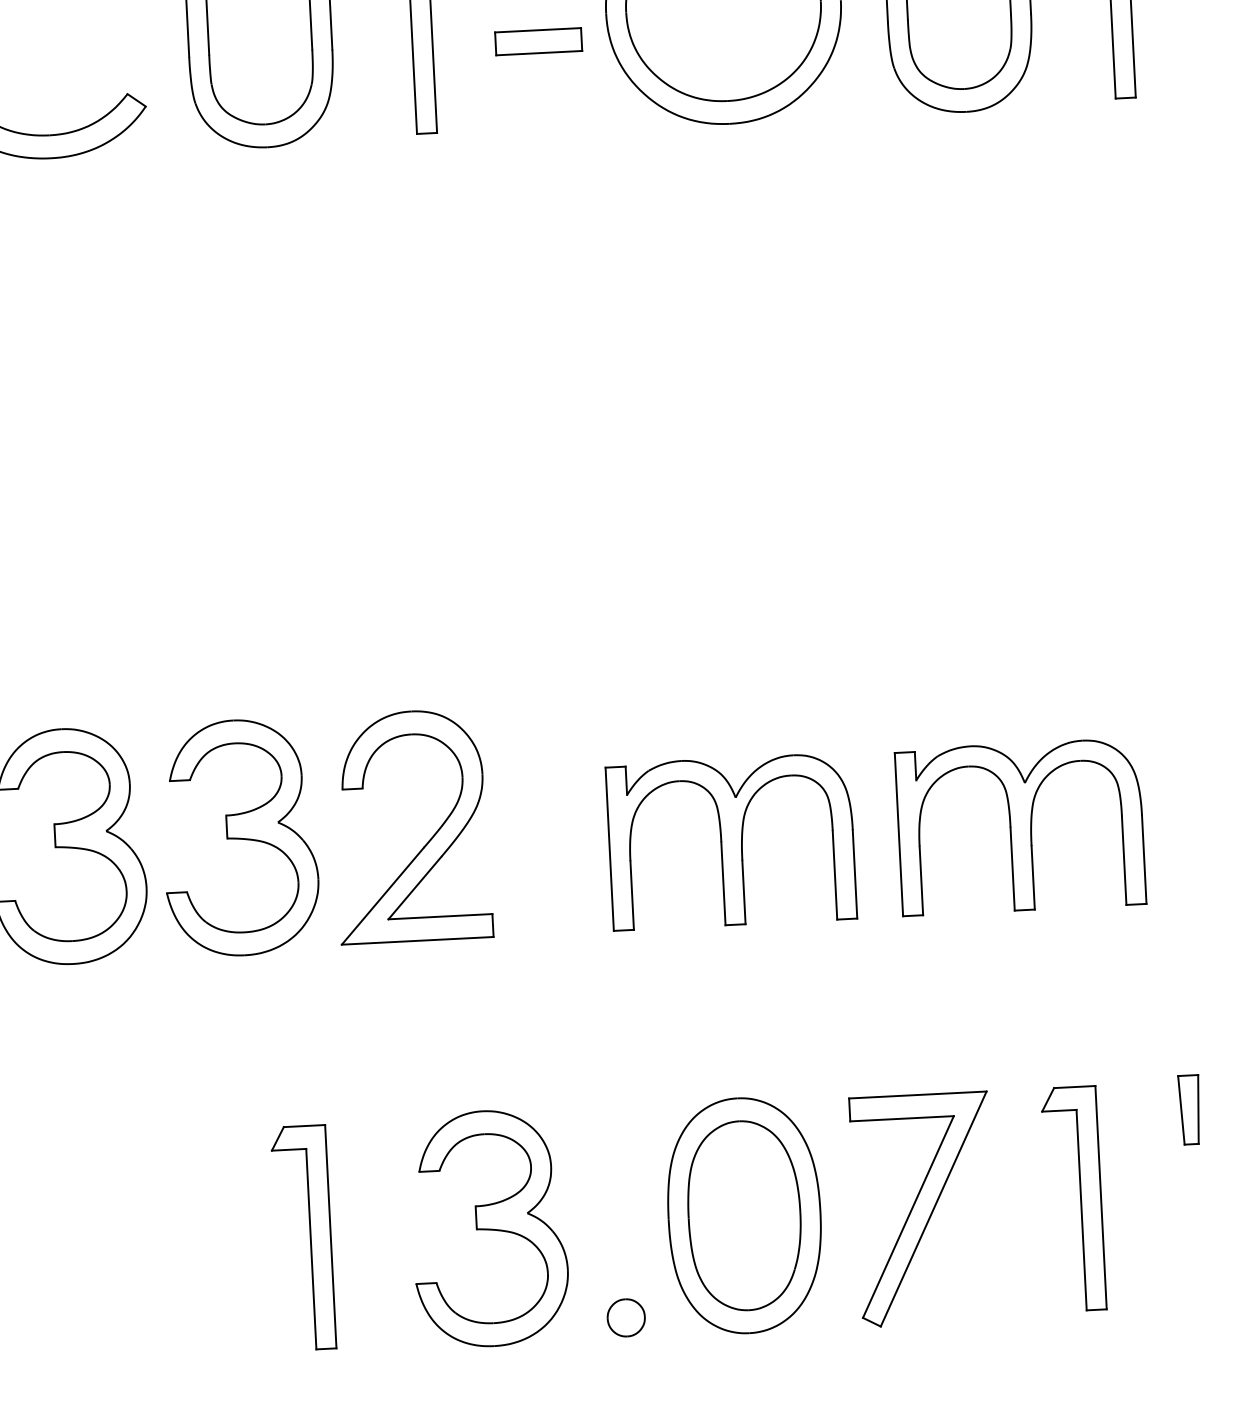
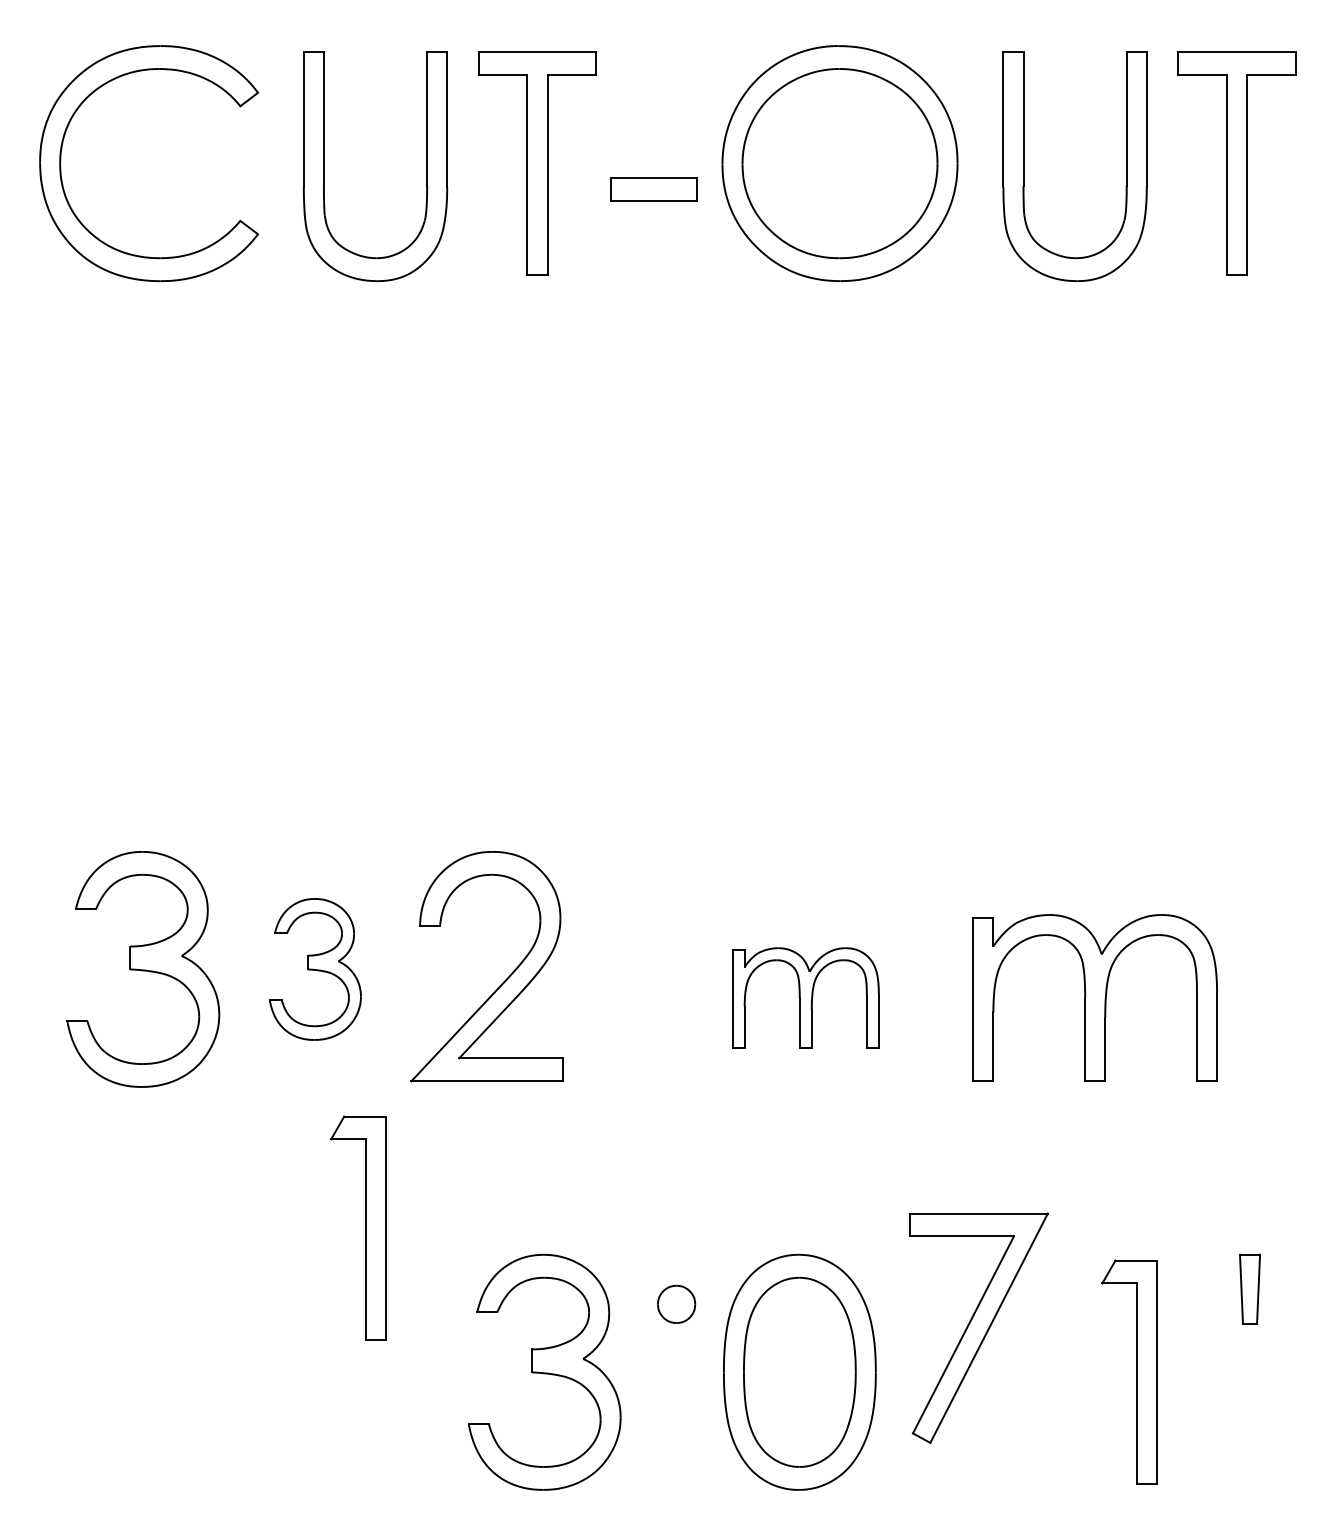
part: (240, 837) -> (315, 969), size x0.6
part: (731, 841) -> (805, 997), size x0.6
part: (923, 1209) -> (978, 1328), moved
part: (310, 1236) -> (365, 1227), moved
part: (626, 1316) -> (676, 1303), moved

